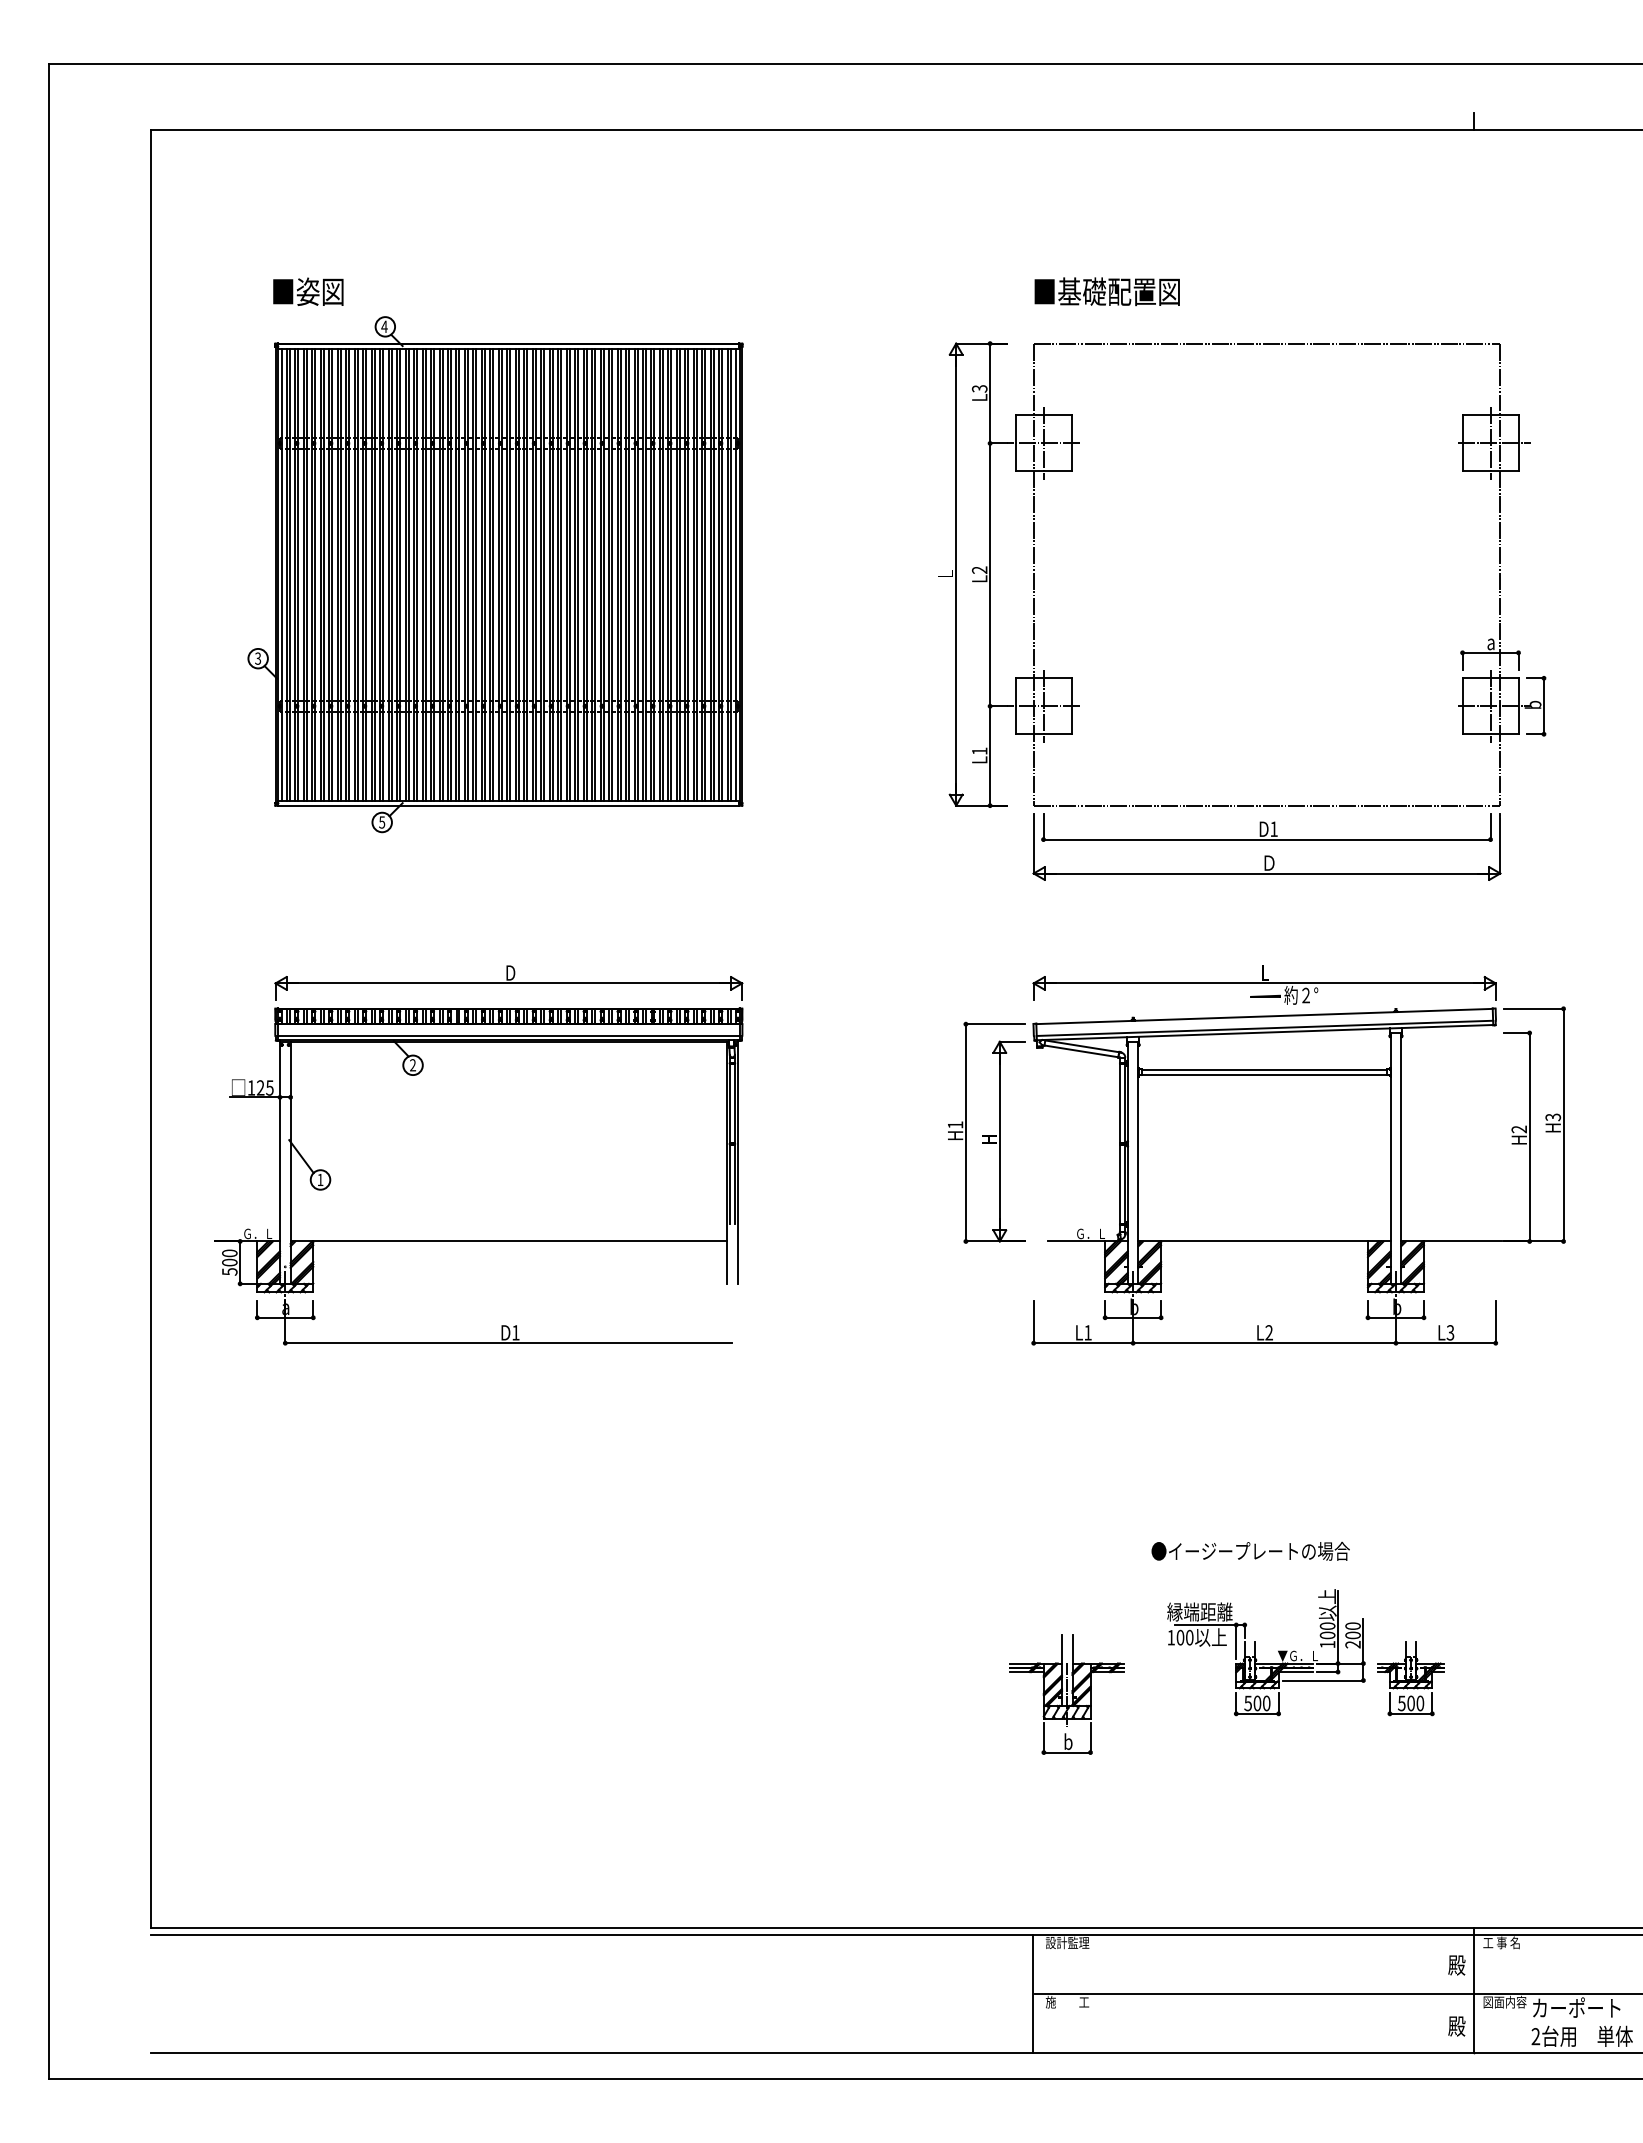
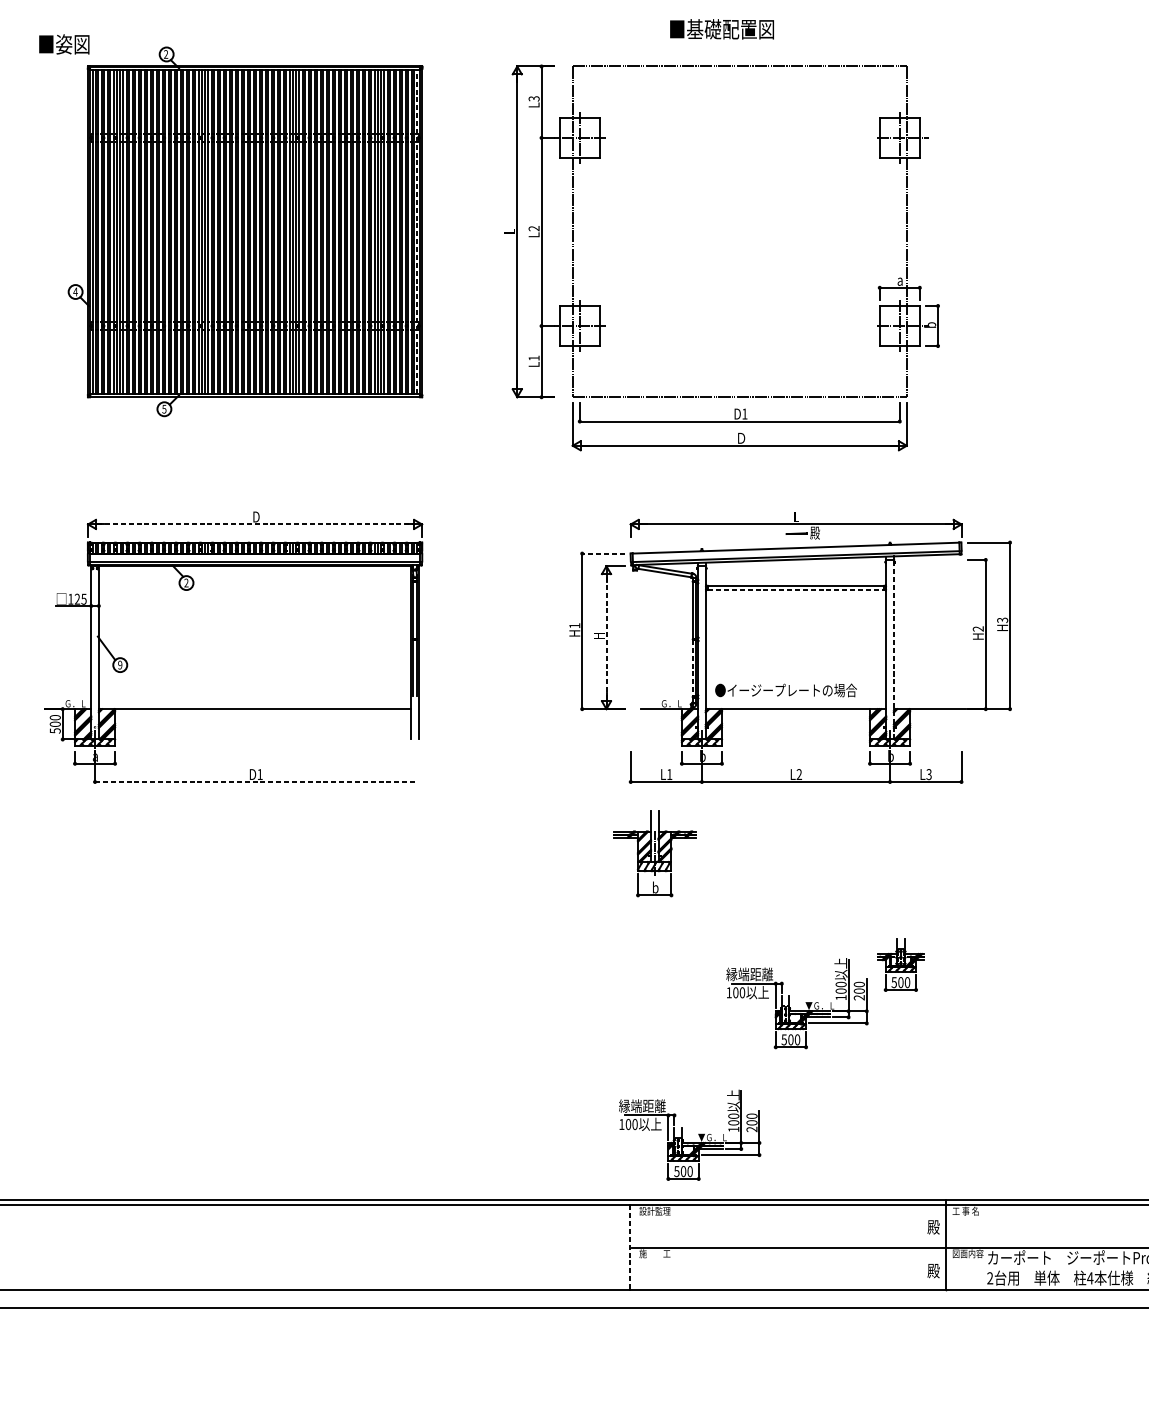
text: (308, 291) -> (64, 44), moved
text: (1106, 291) -> (721, 29), moved
text: (384, 326) -> (166, 54), 4 -> 2
line: (735, 574) -> (417, 231), solid -> dashed
text: (257, 658) -> (75, 291), 3 -> 4
part: (1072, 677) -> (600, 305), moved
line: (508, 983) -> (254, 524), solid -> dashed
text: (1301, 994) -> (822, 532), 約２° -> 殿
line: (995, 1024) -> (603, 553), solid -> dashed
line: (1264, 1074) -> (795, 589), solid -> dashed
line: (999, 1141) -> (606, 637), solid -> dashed
line: (1401, 1158) -> (894, 649), solid -> dashed
text: (320, 1179) -> (120, 664), 1 -> 9
line: (1120, 1184) -> (692, 668), solid -> dashed
line: (508, 1343) -> (254, 782), solid -> dashed
text: (1250, 1550) -> (785, 689), moved
part: (1410, 1678) -> (900, 964), moved
part: (1066, 1694) -> (654, 853), moved
part: (1105, 1836) -> (682, 1135), added
line: (1032, 1994) -> (629, 1248), solid -> dashed

